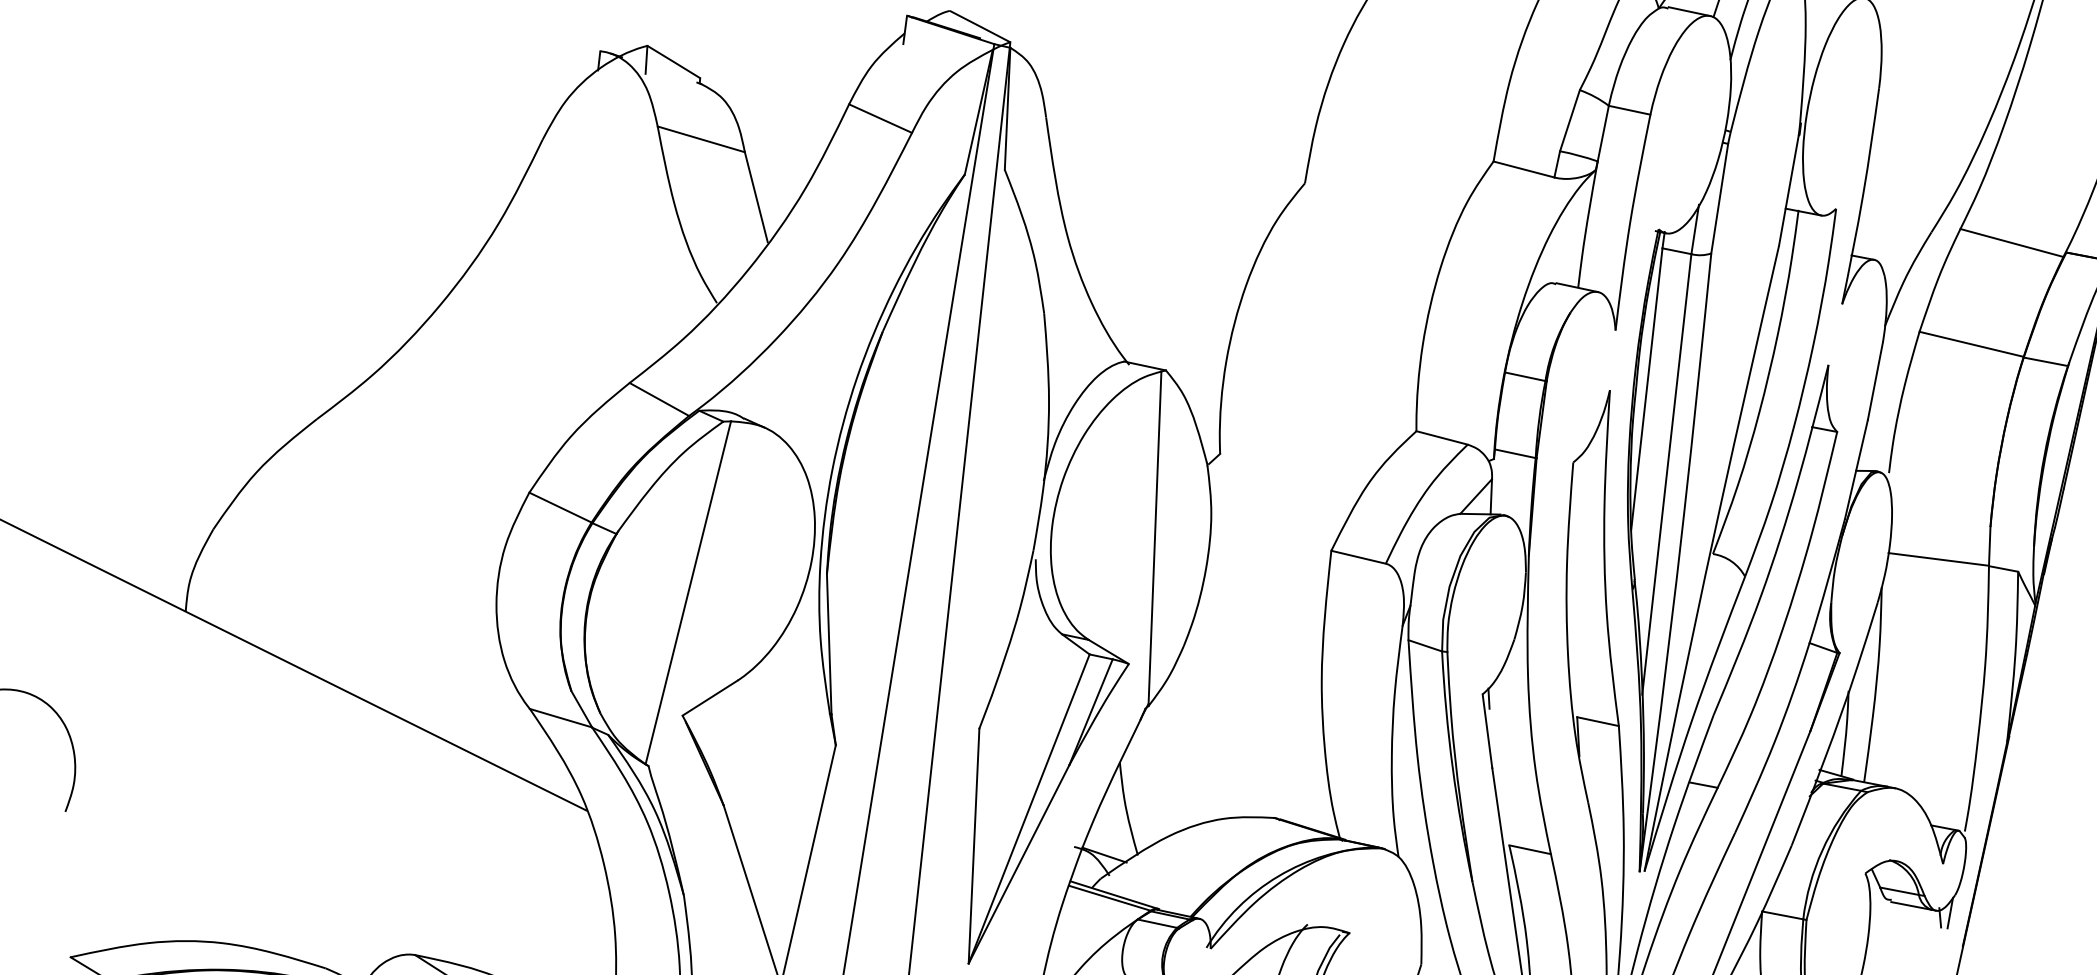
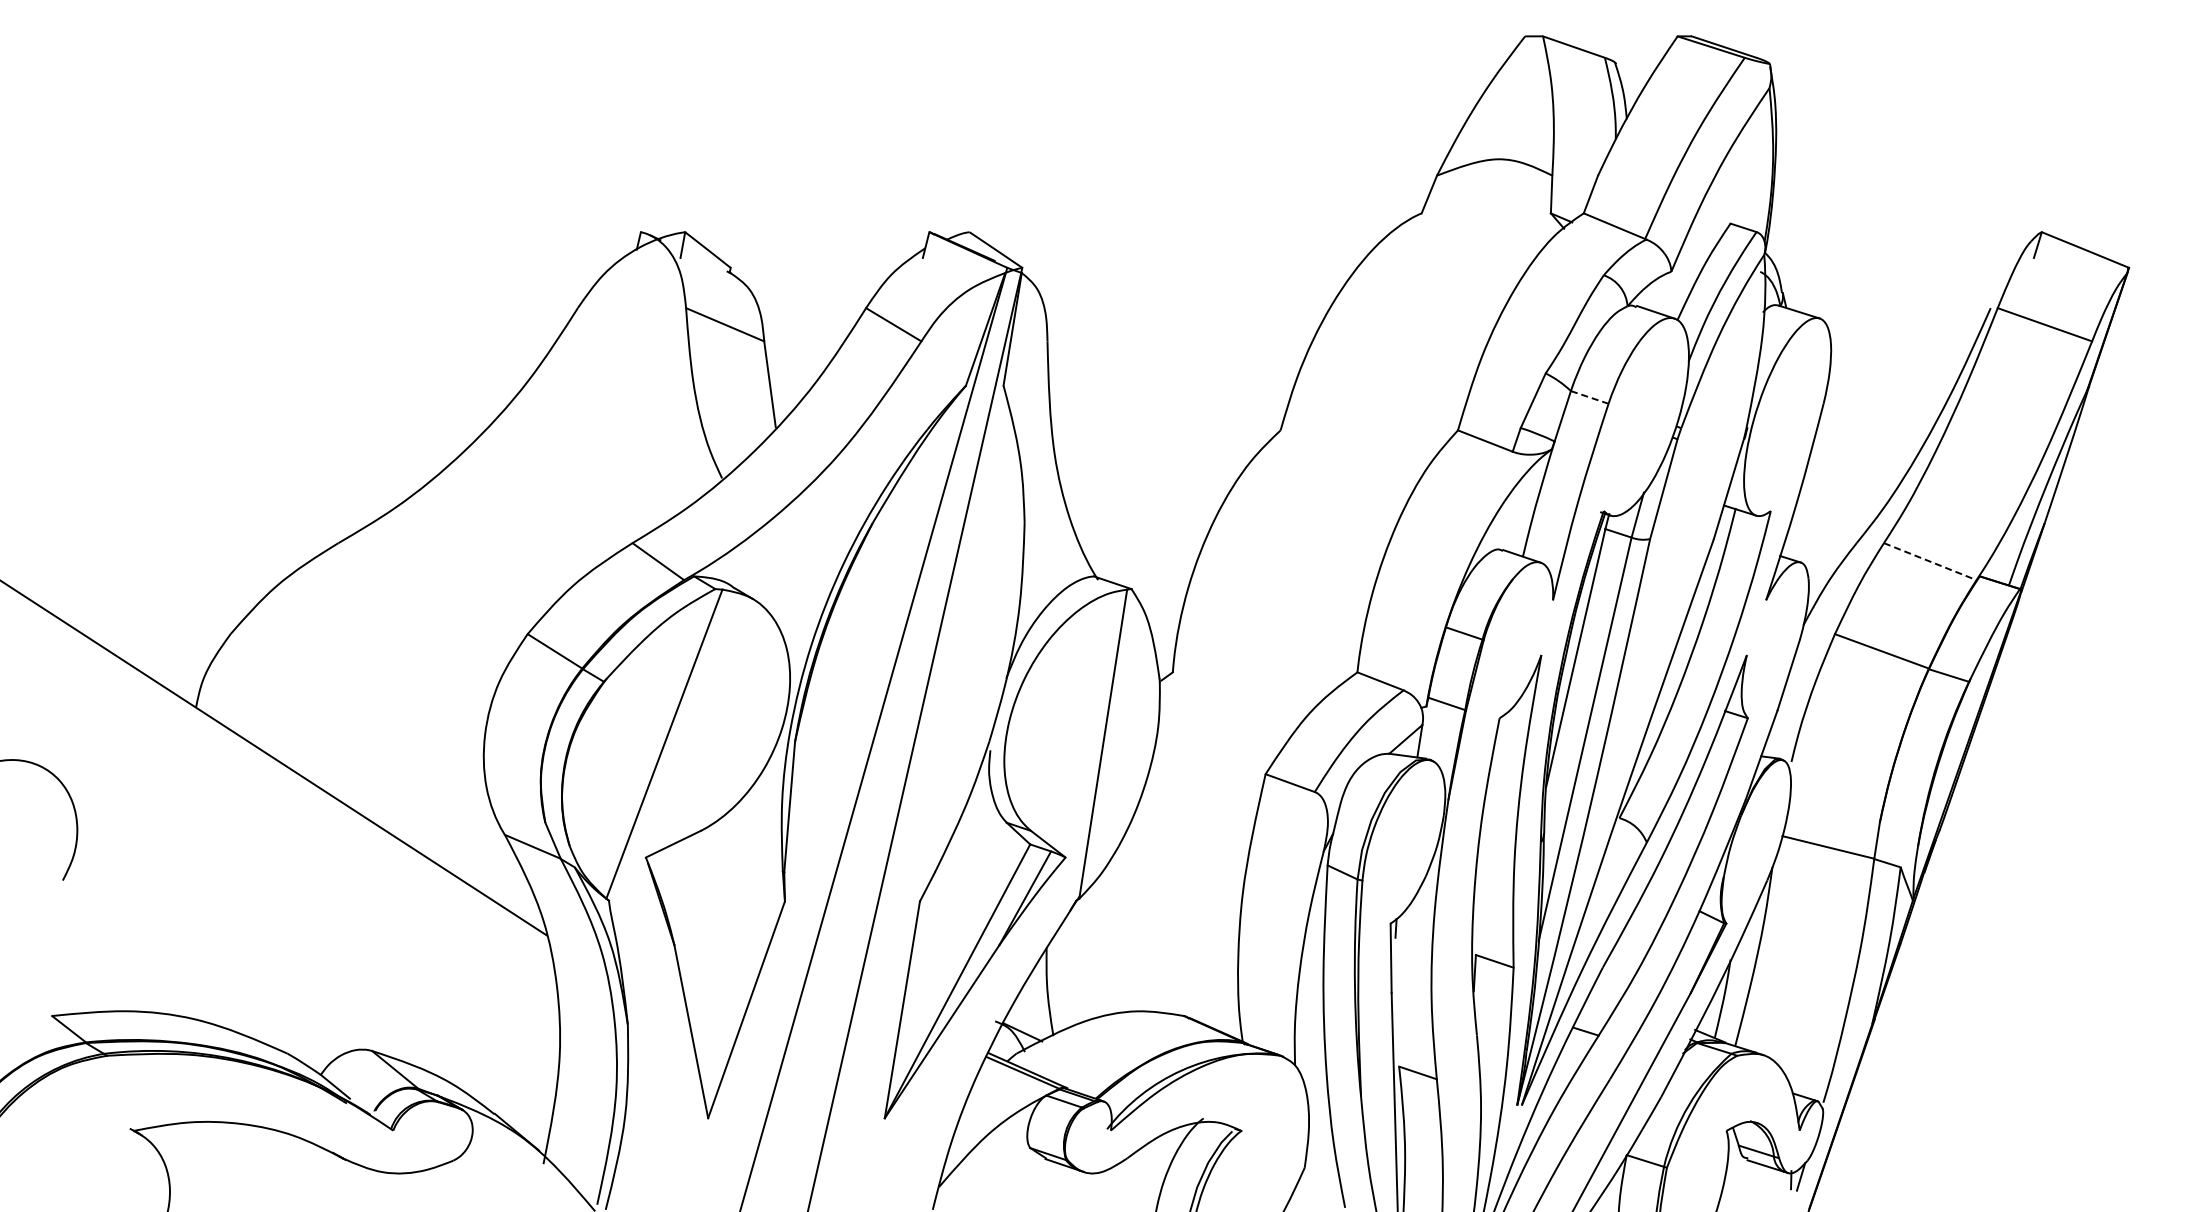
line: (1629, 110) -> (1589, 397), solid -> dashed
line: (2012, 242) -> (1930, 561), solid -> dashed

